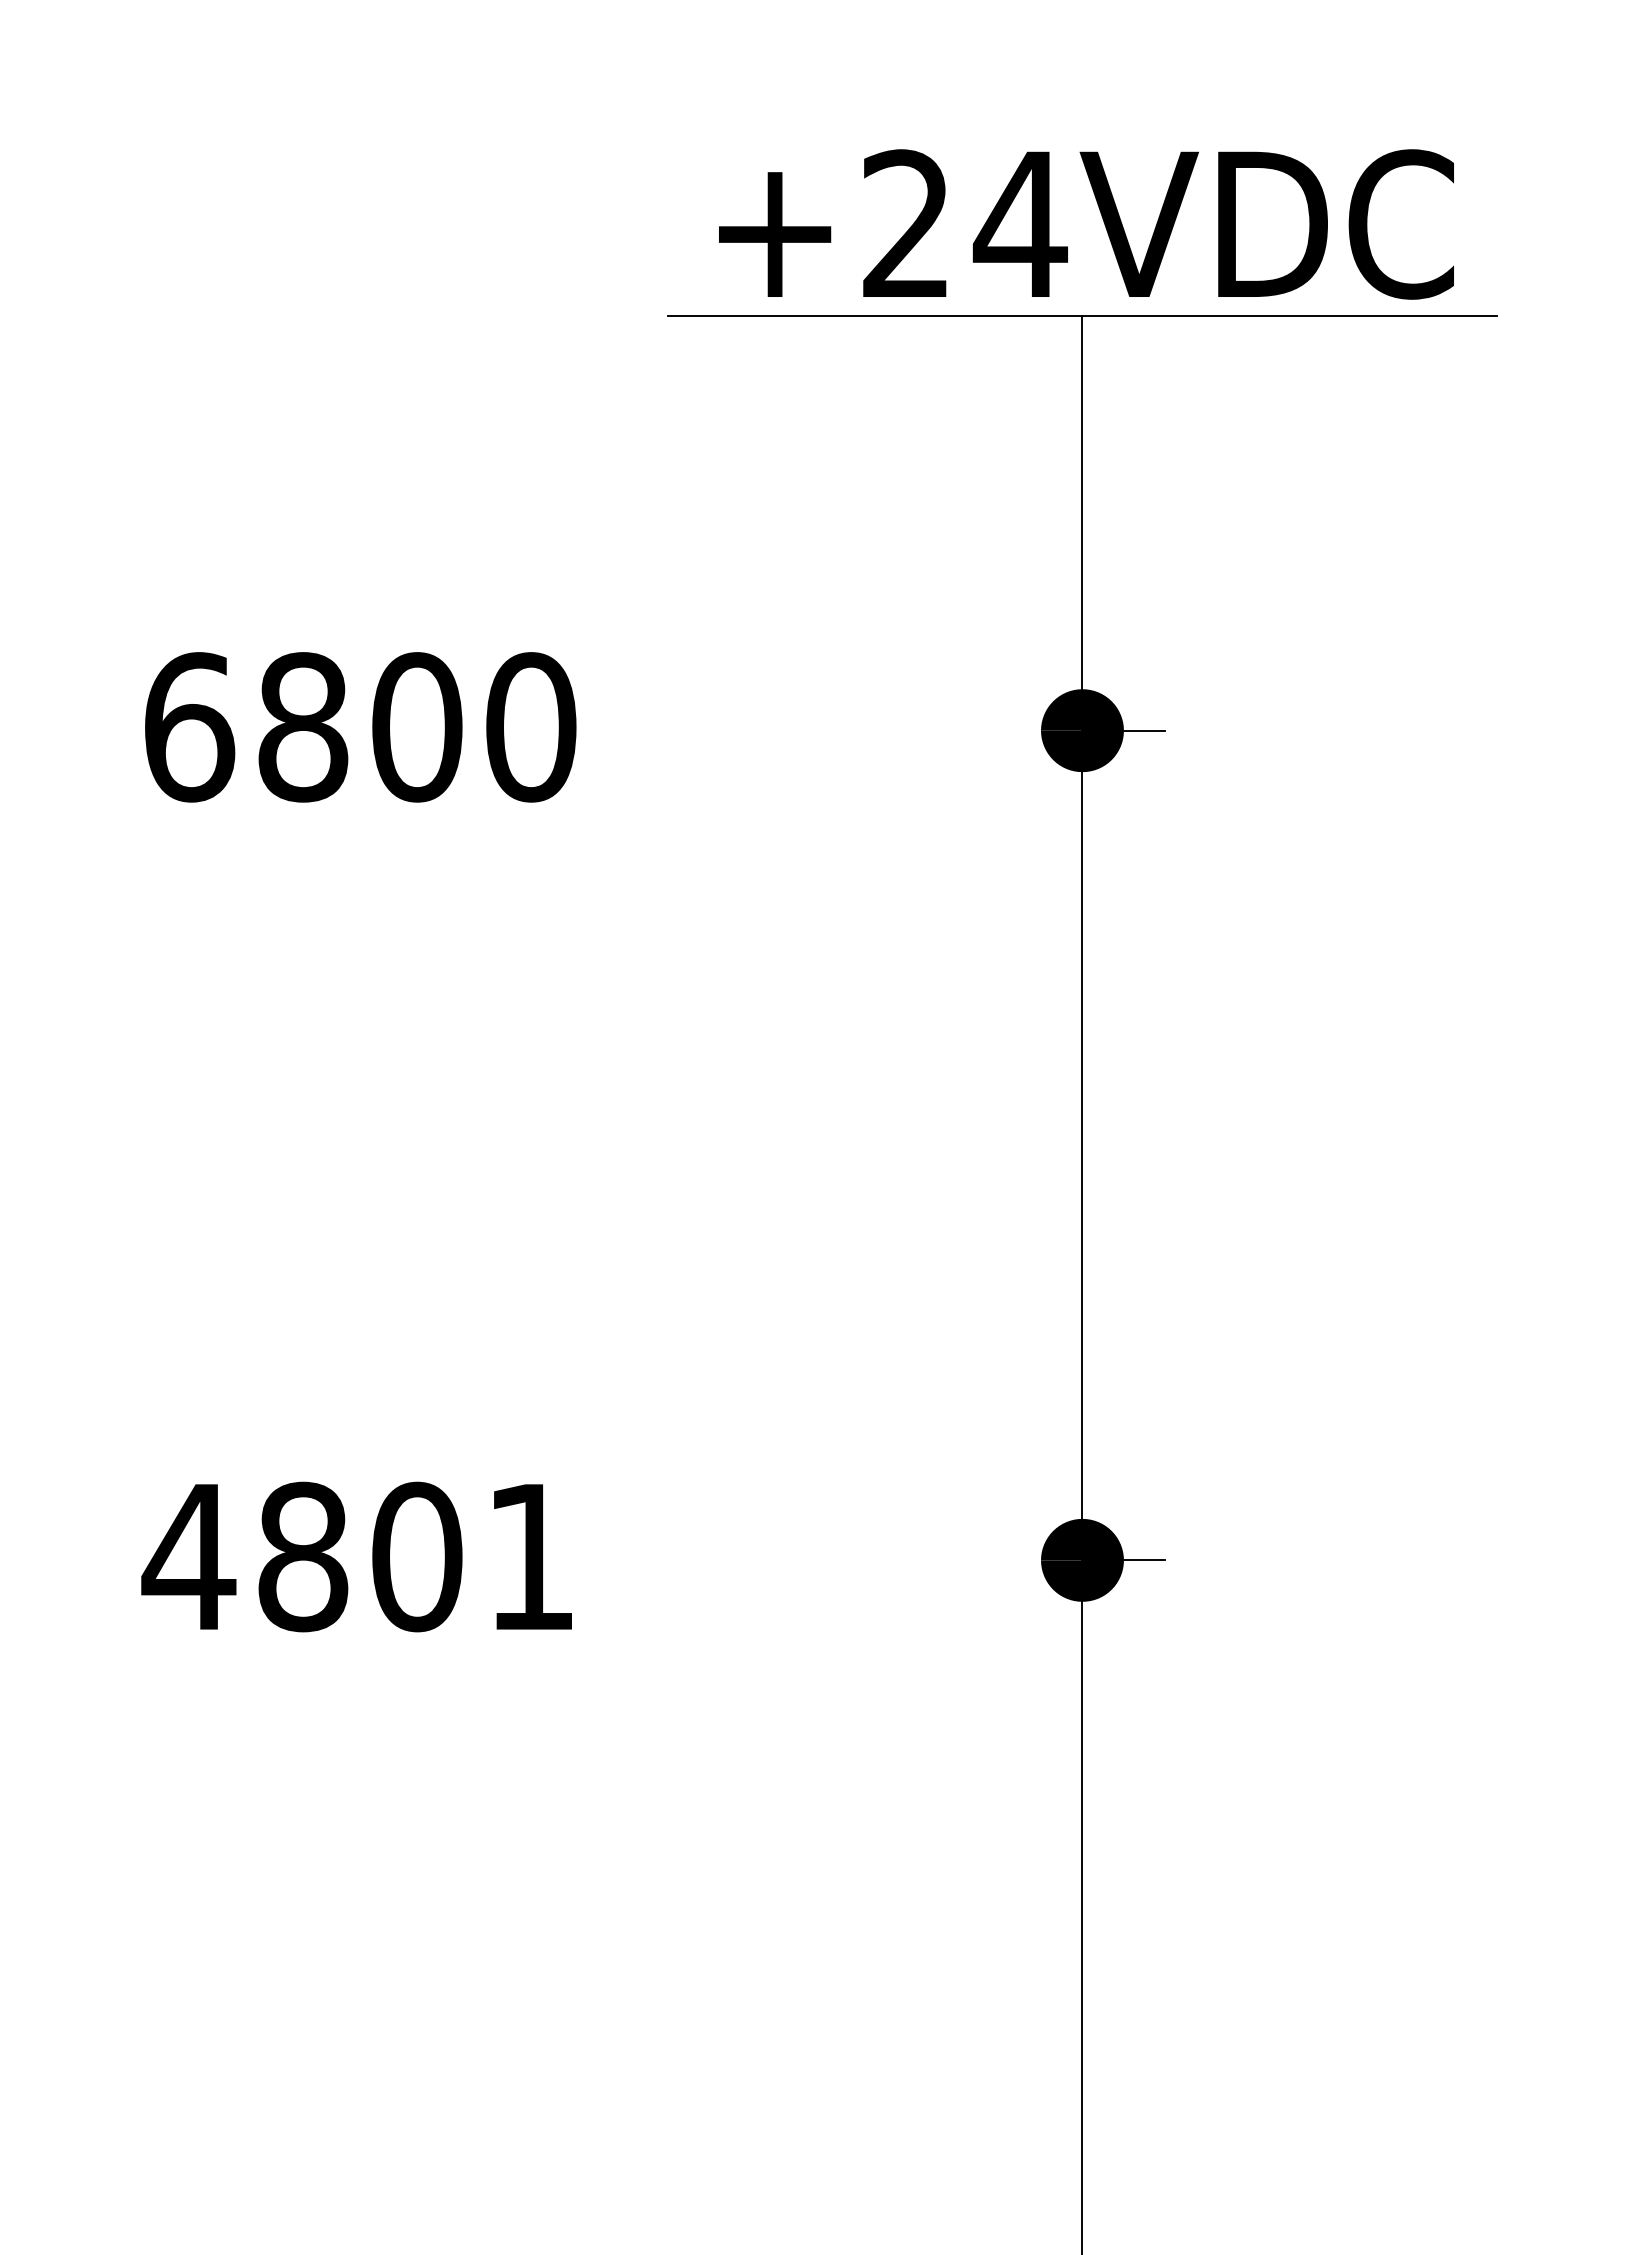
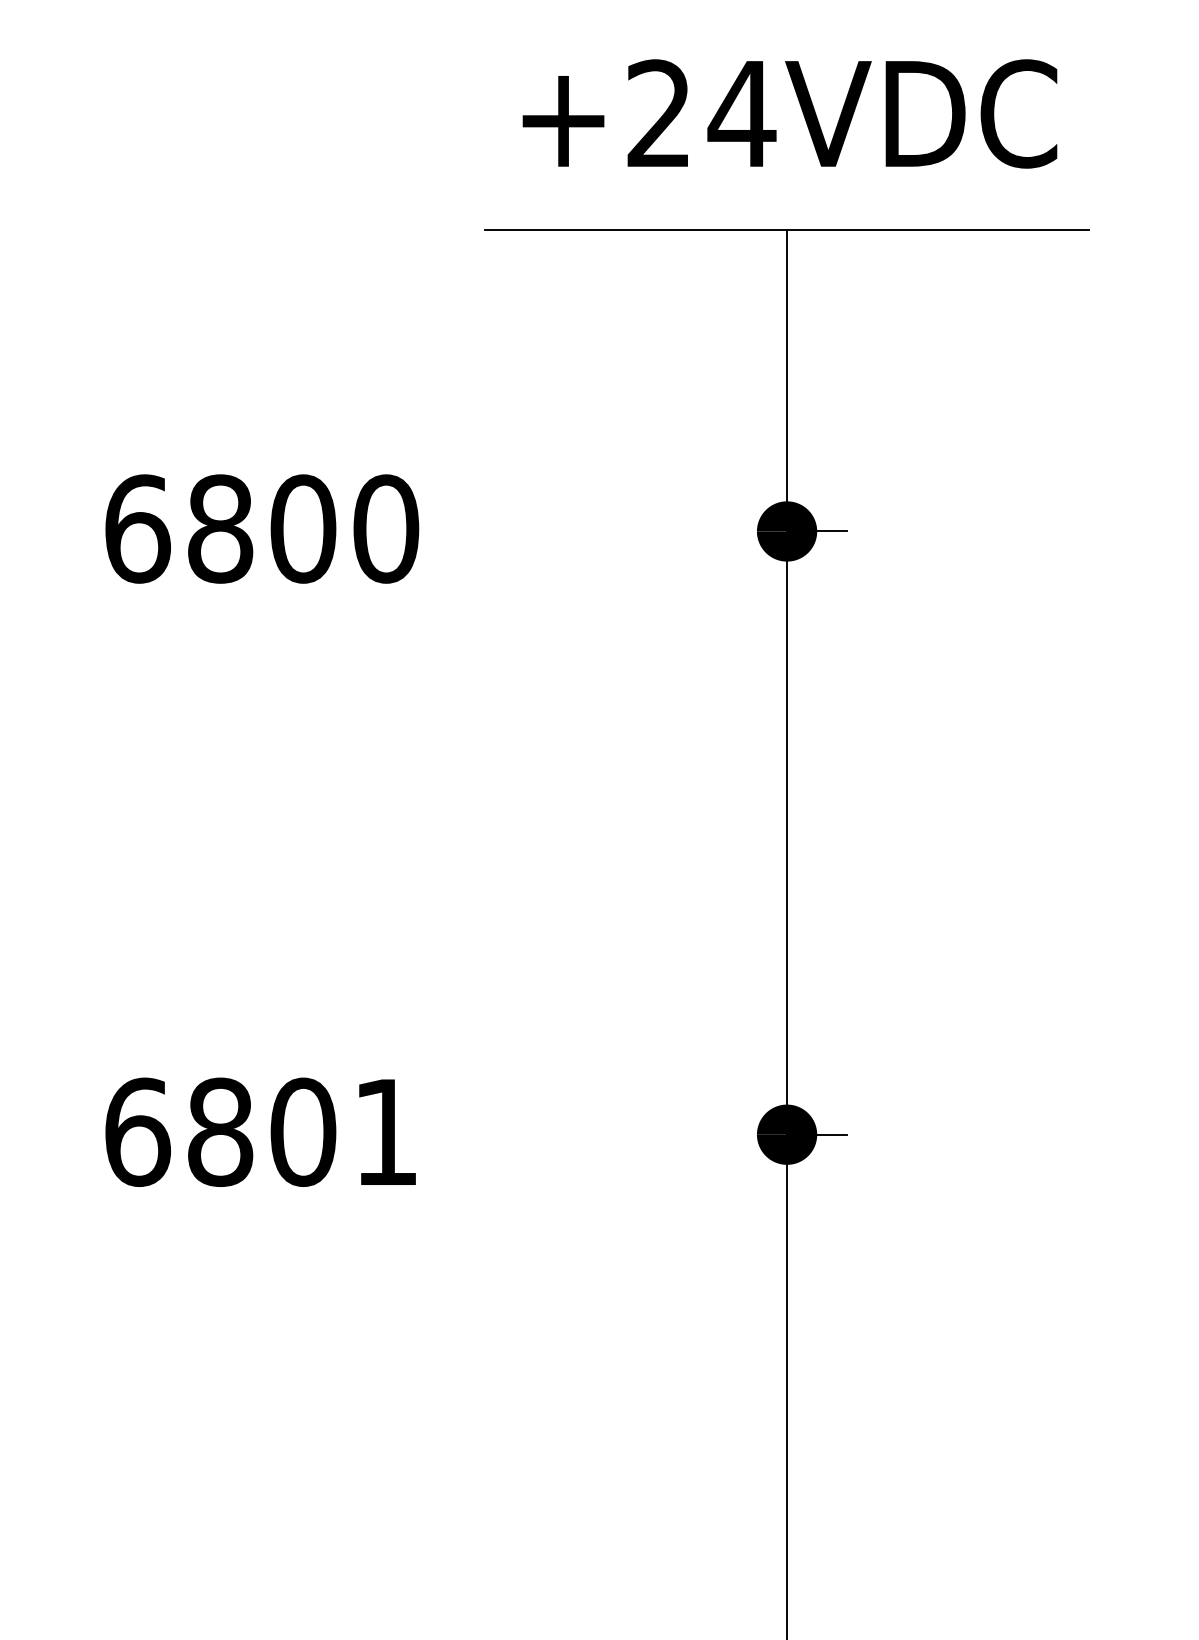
text: (1086, 224) -> (790, 113), moved
text: (188, 1556) -> (137, 1131), 4801 -> 6801

